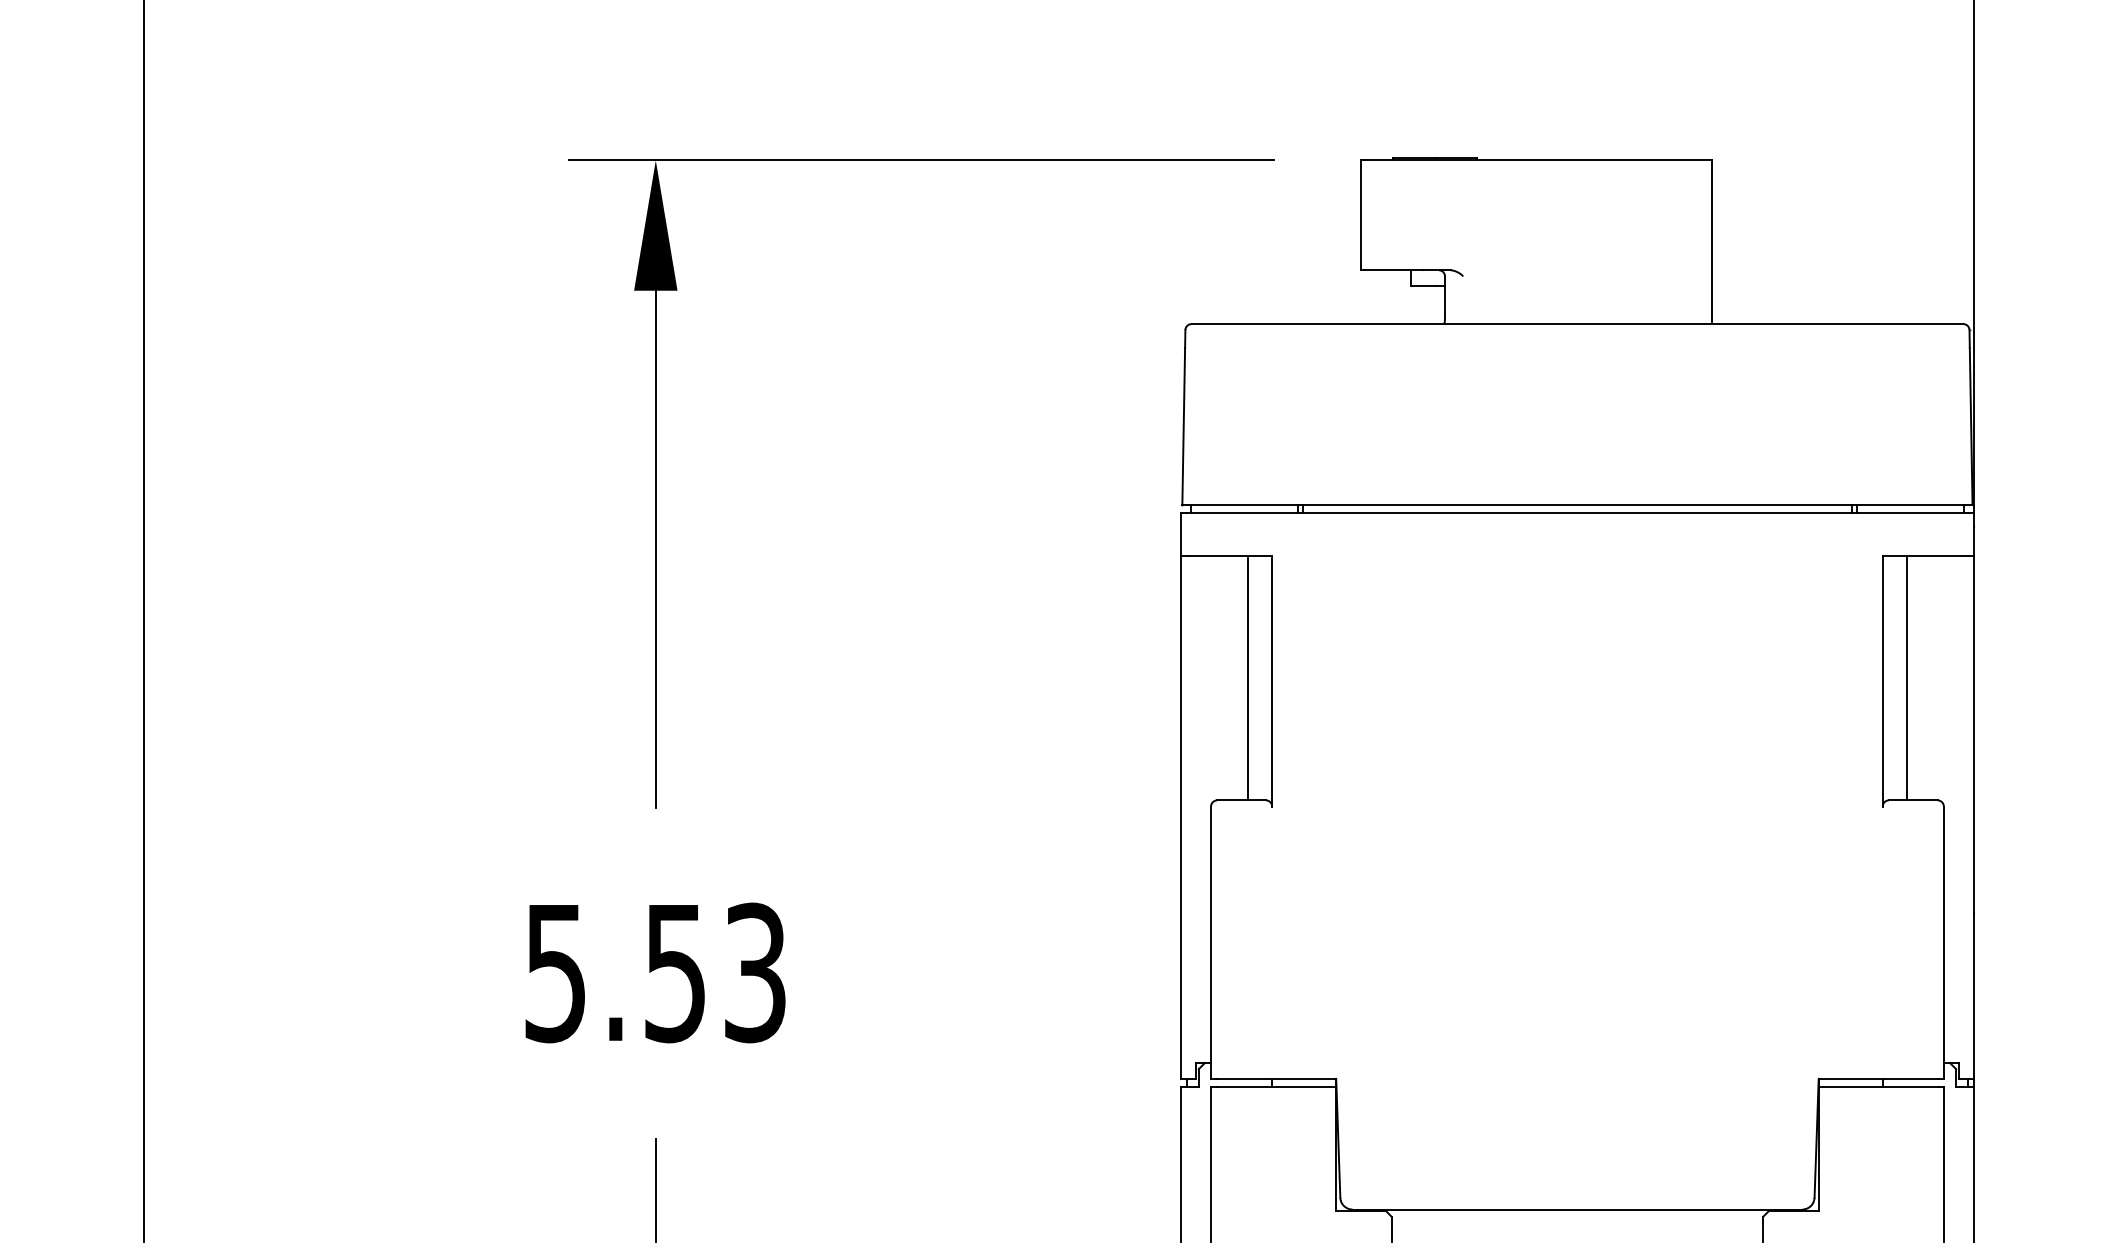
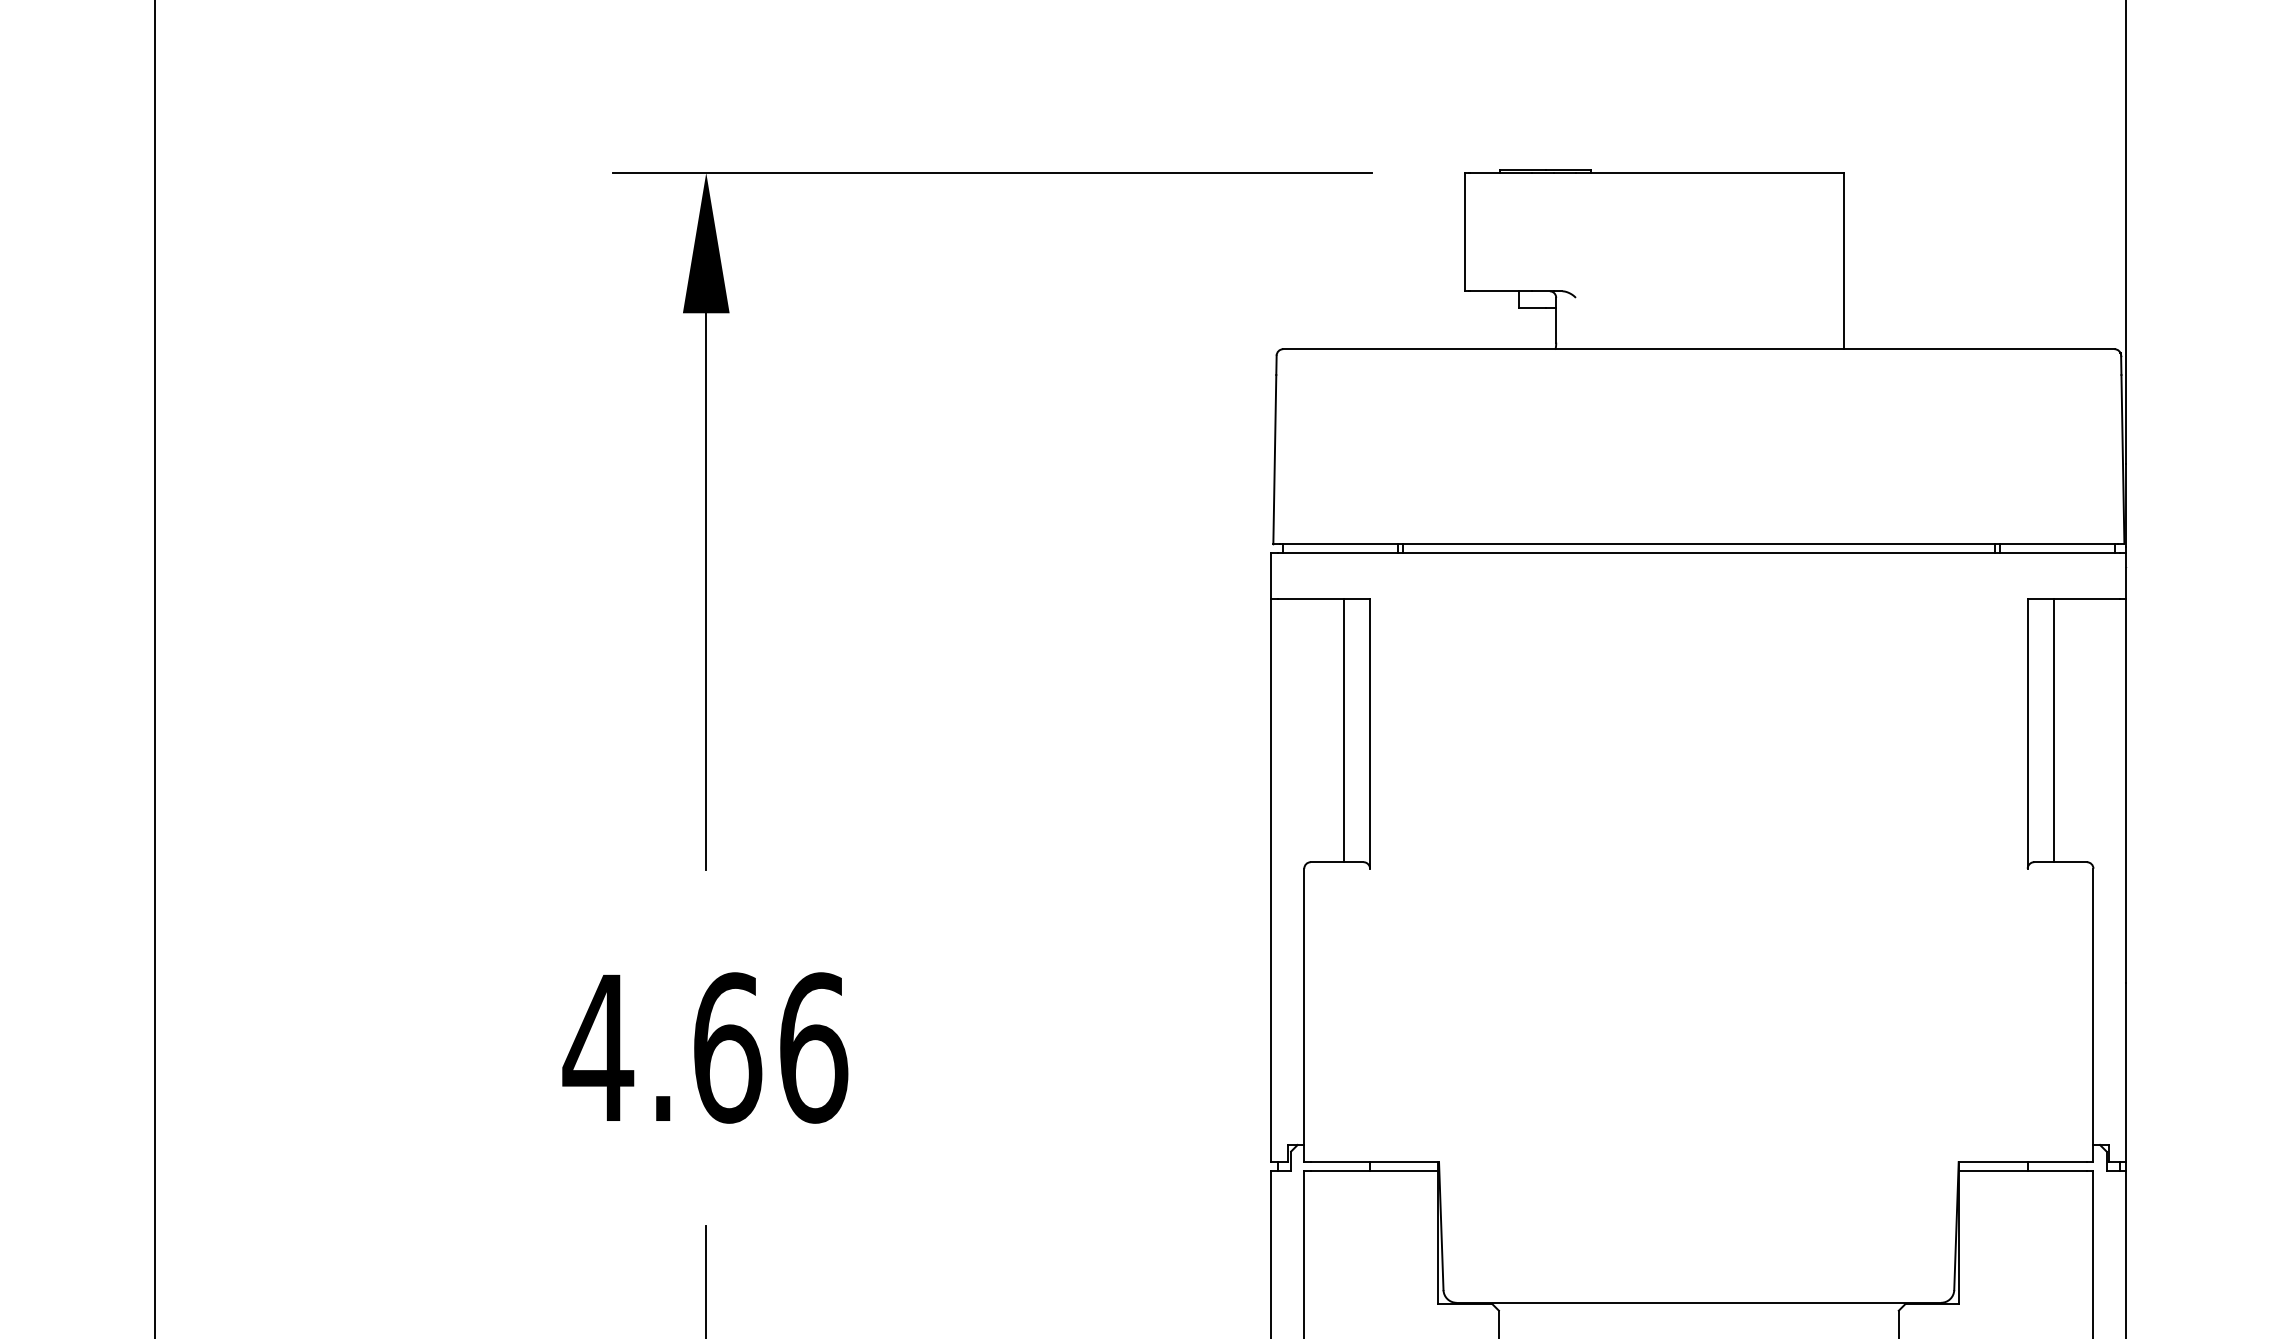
text: (655, 972) -> (705, 1047), 5.53 -> 4.66

